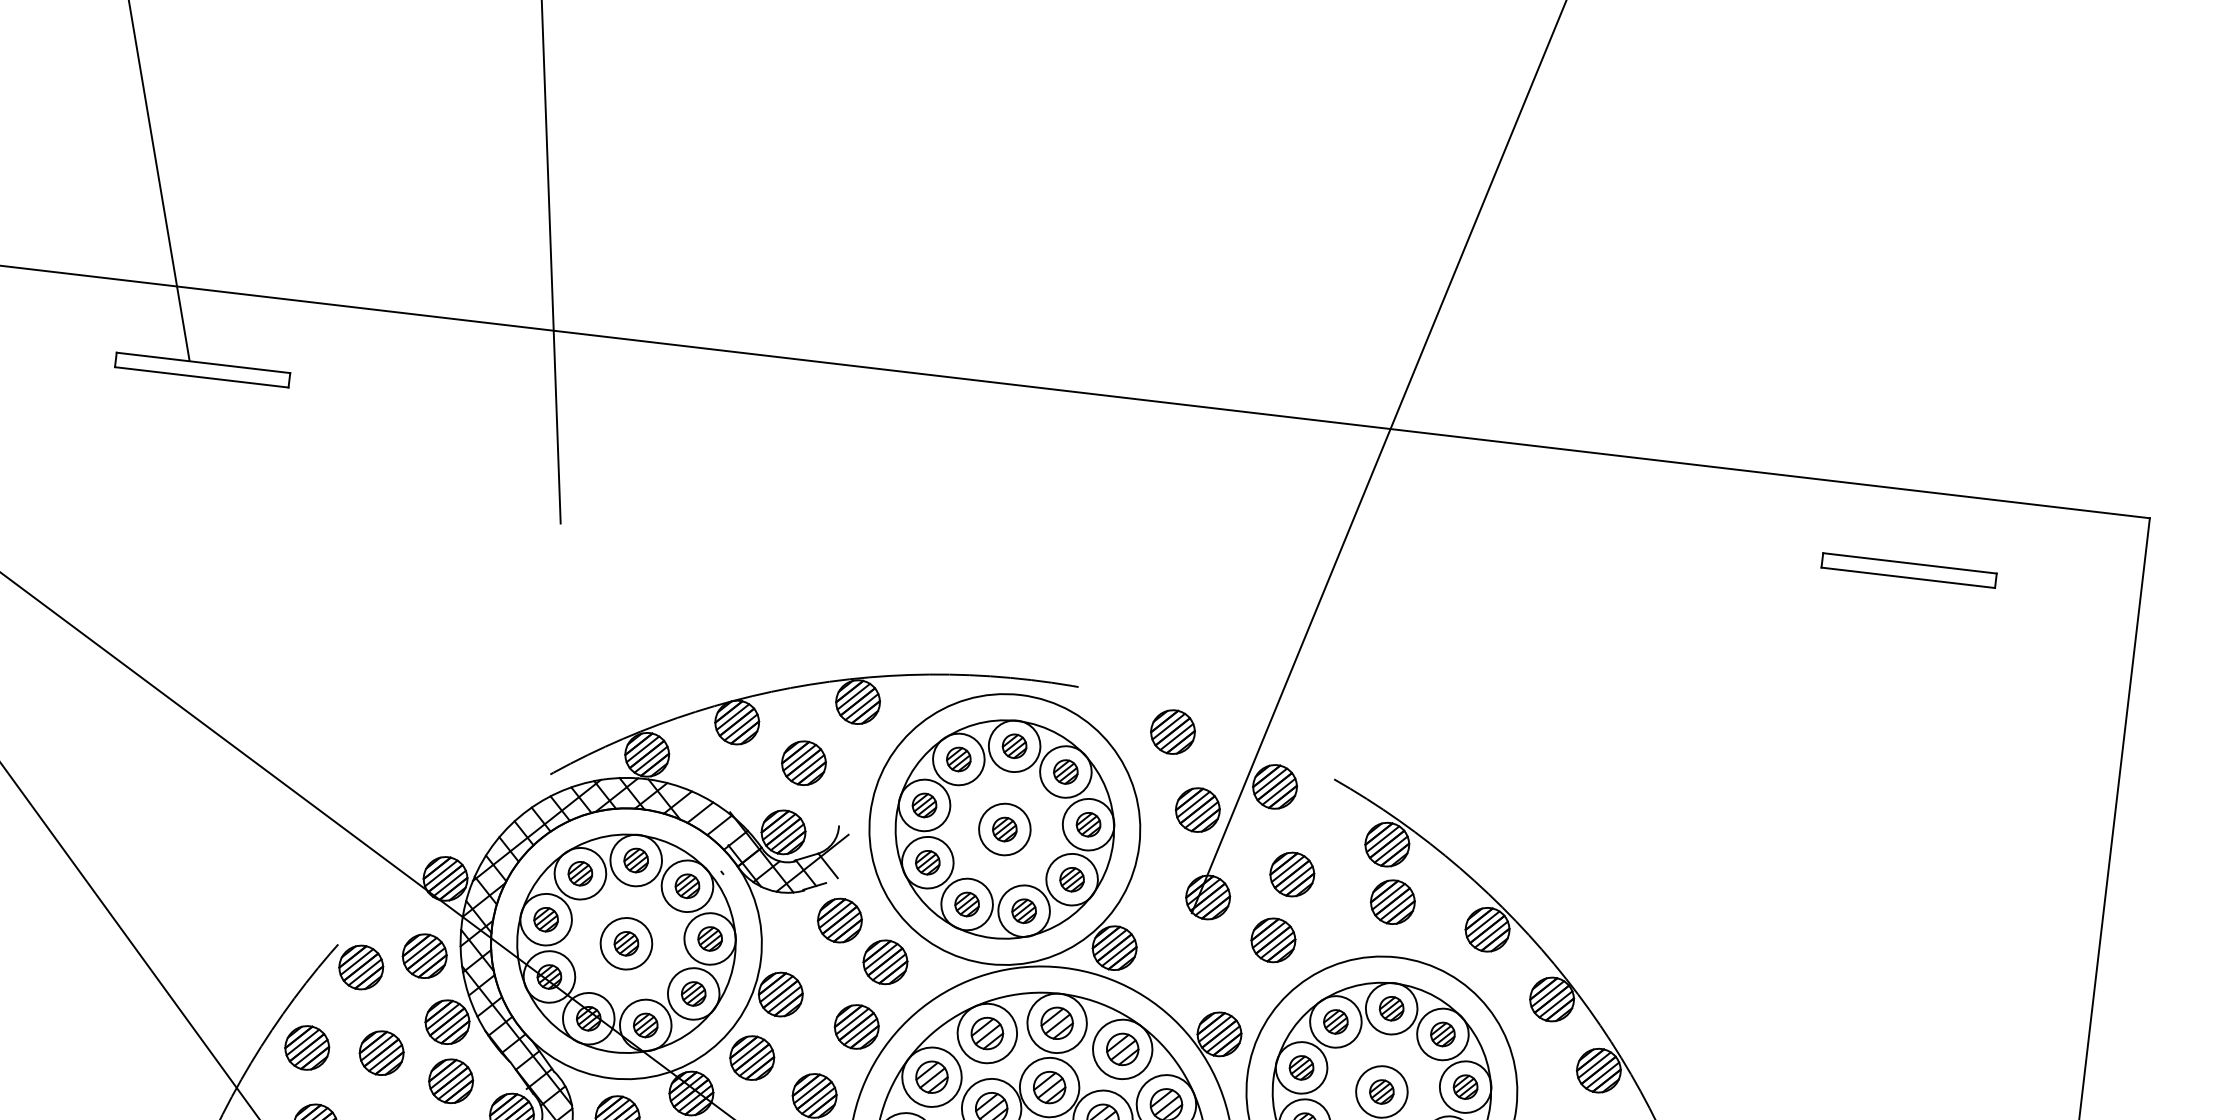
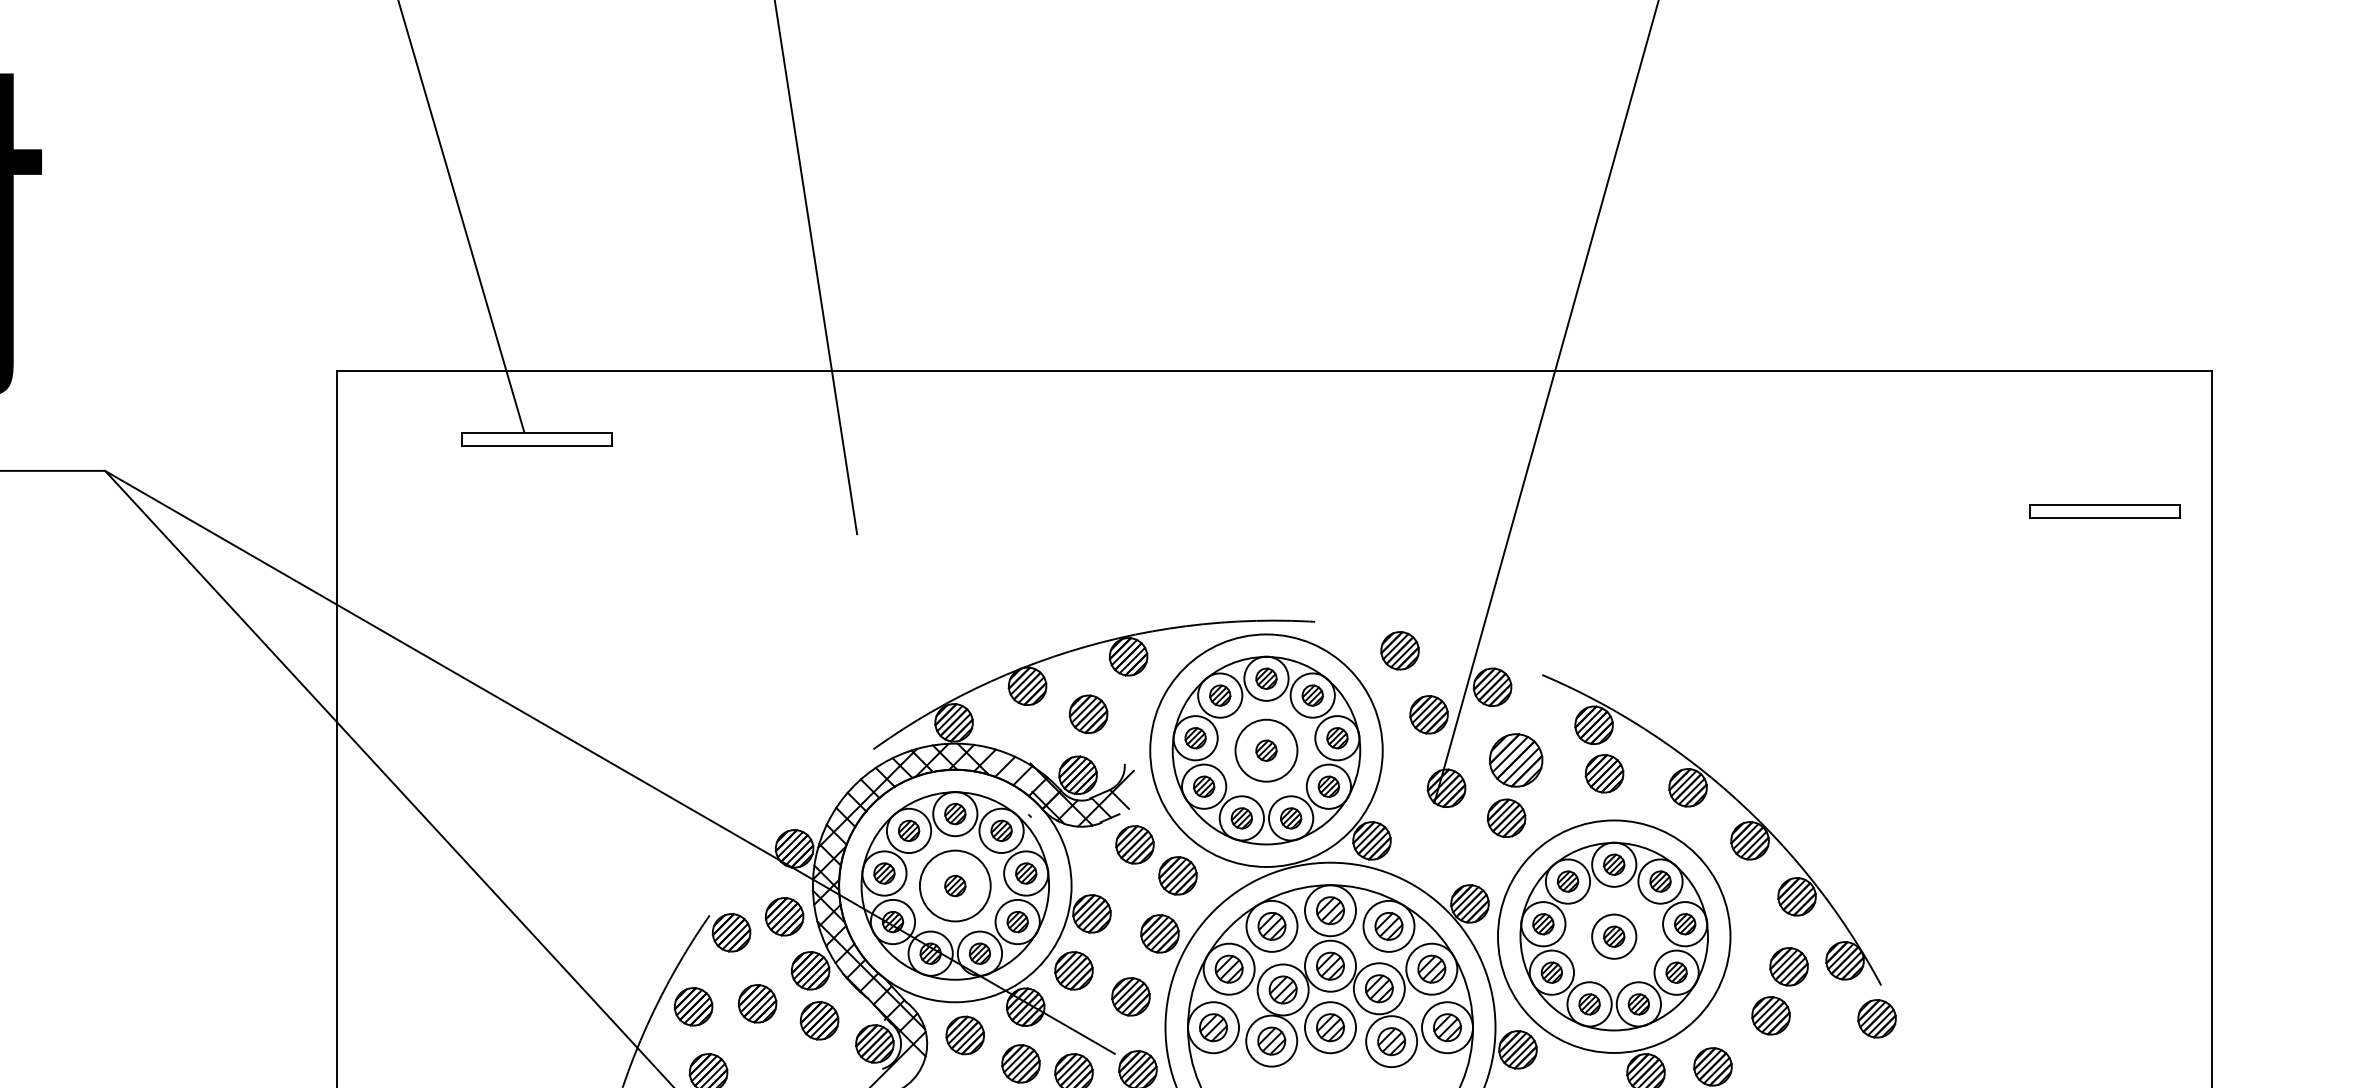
part: (1909, 570) -> (2104, 511), moved
circle: (1004, 829) -> (1266, 750), size x1.4
part: (1291, 873) -> (1515, 759), size x1.4
circle: (626, 943) -> (955, 885), size x1.6

